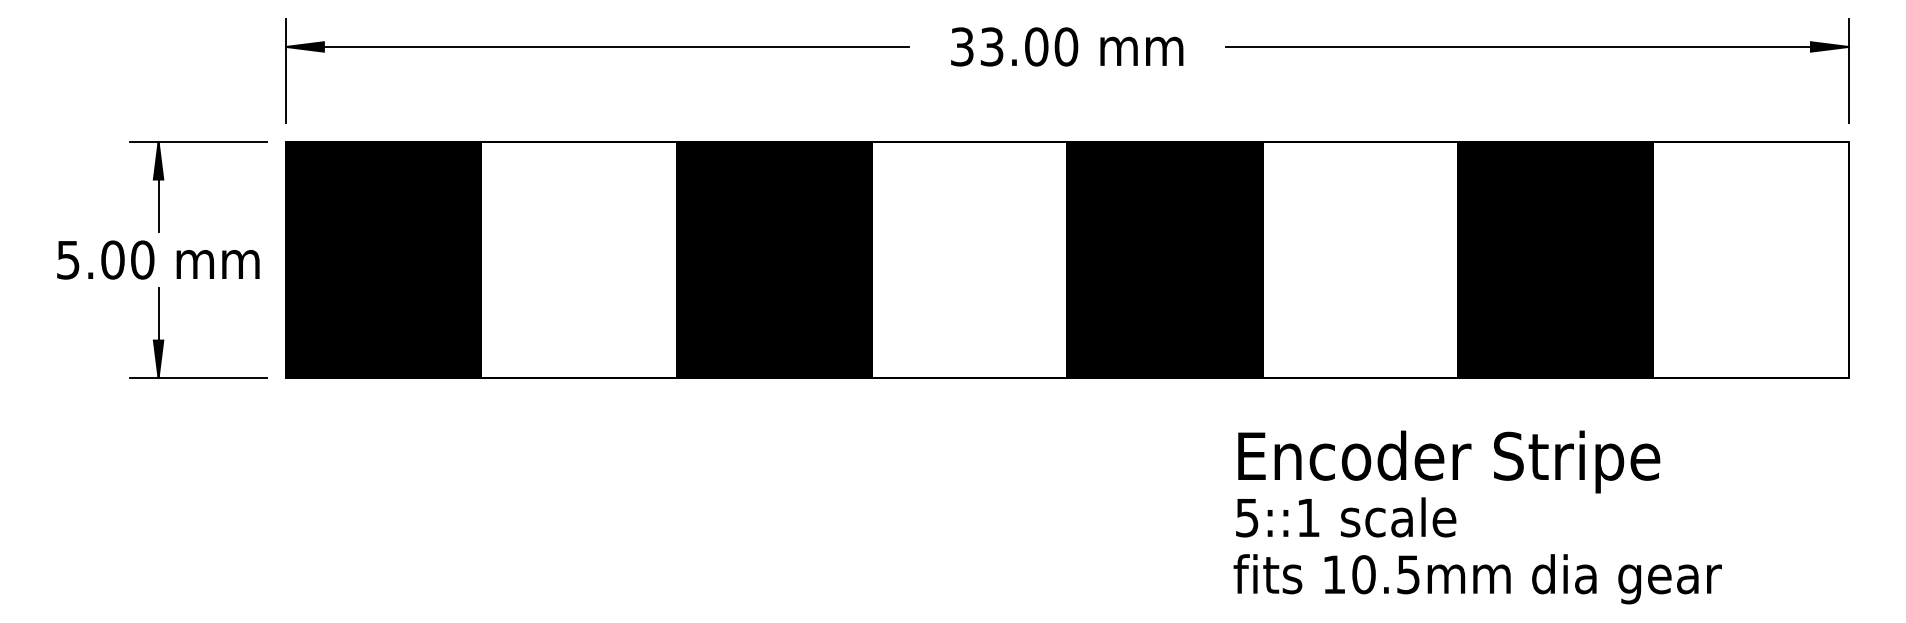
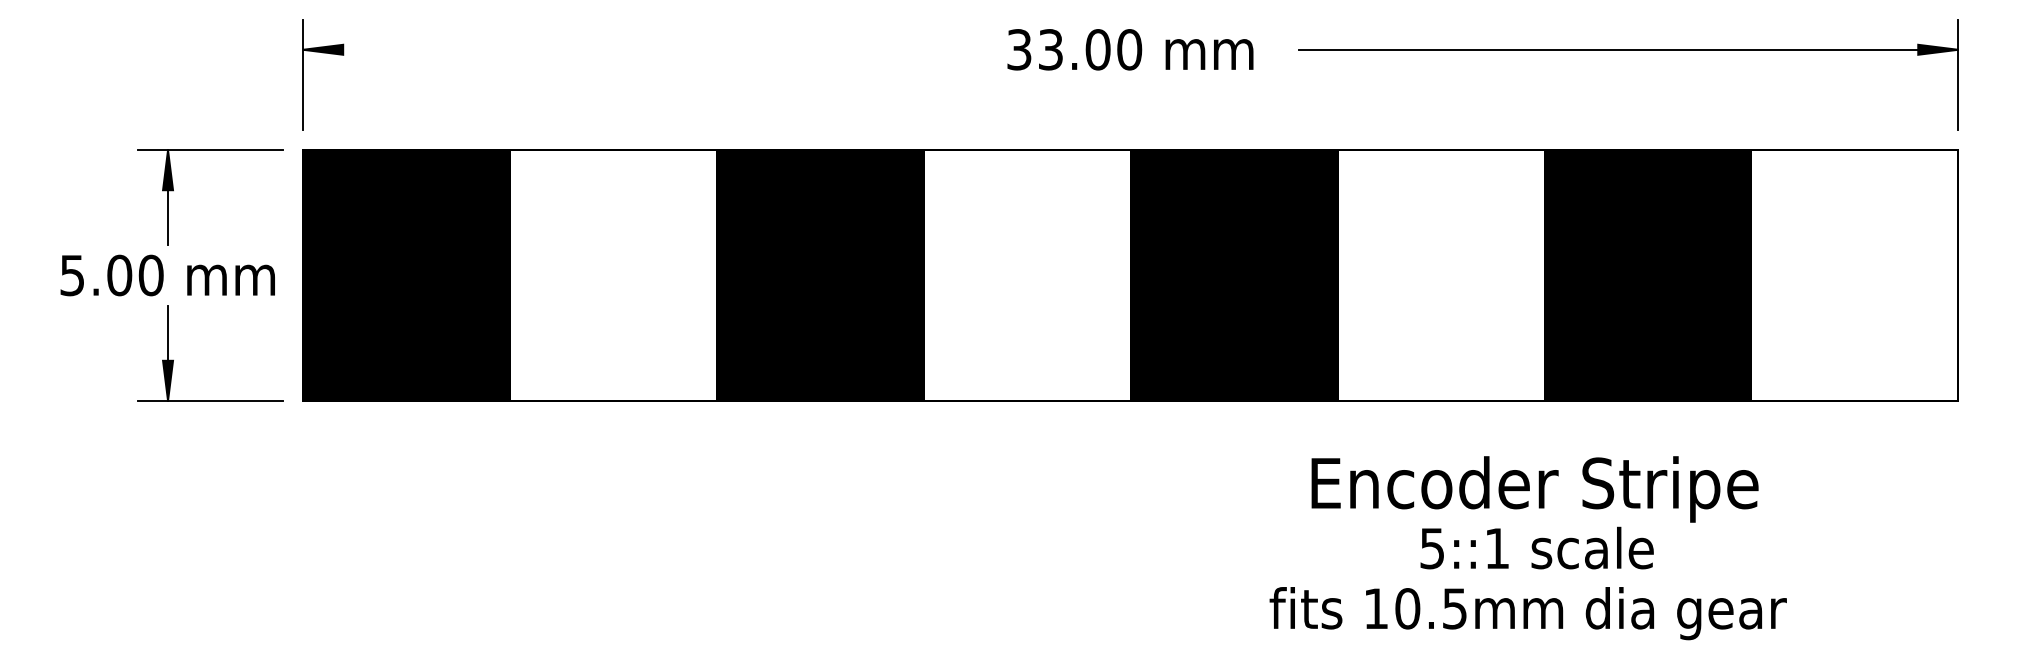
line: (597, 46) -> (632, 49), removed
text: (1346, 517) -> (1537, 548), moved
text: (1477, 579) -> (1527, 613), moved

